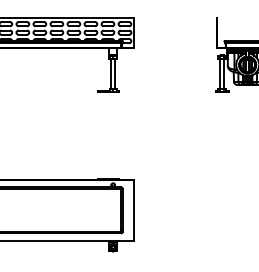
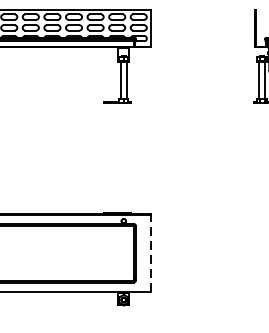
line: (134, 209) -> (150, 252), solid -> dashed

